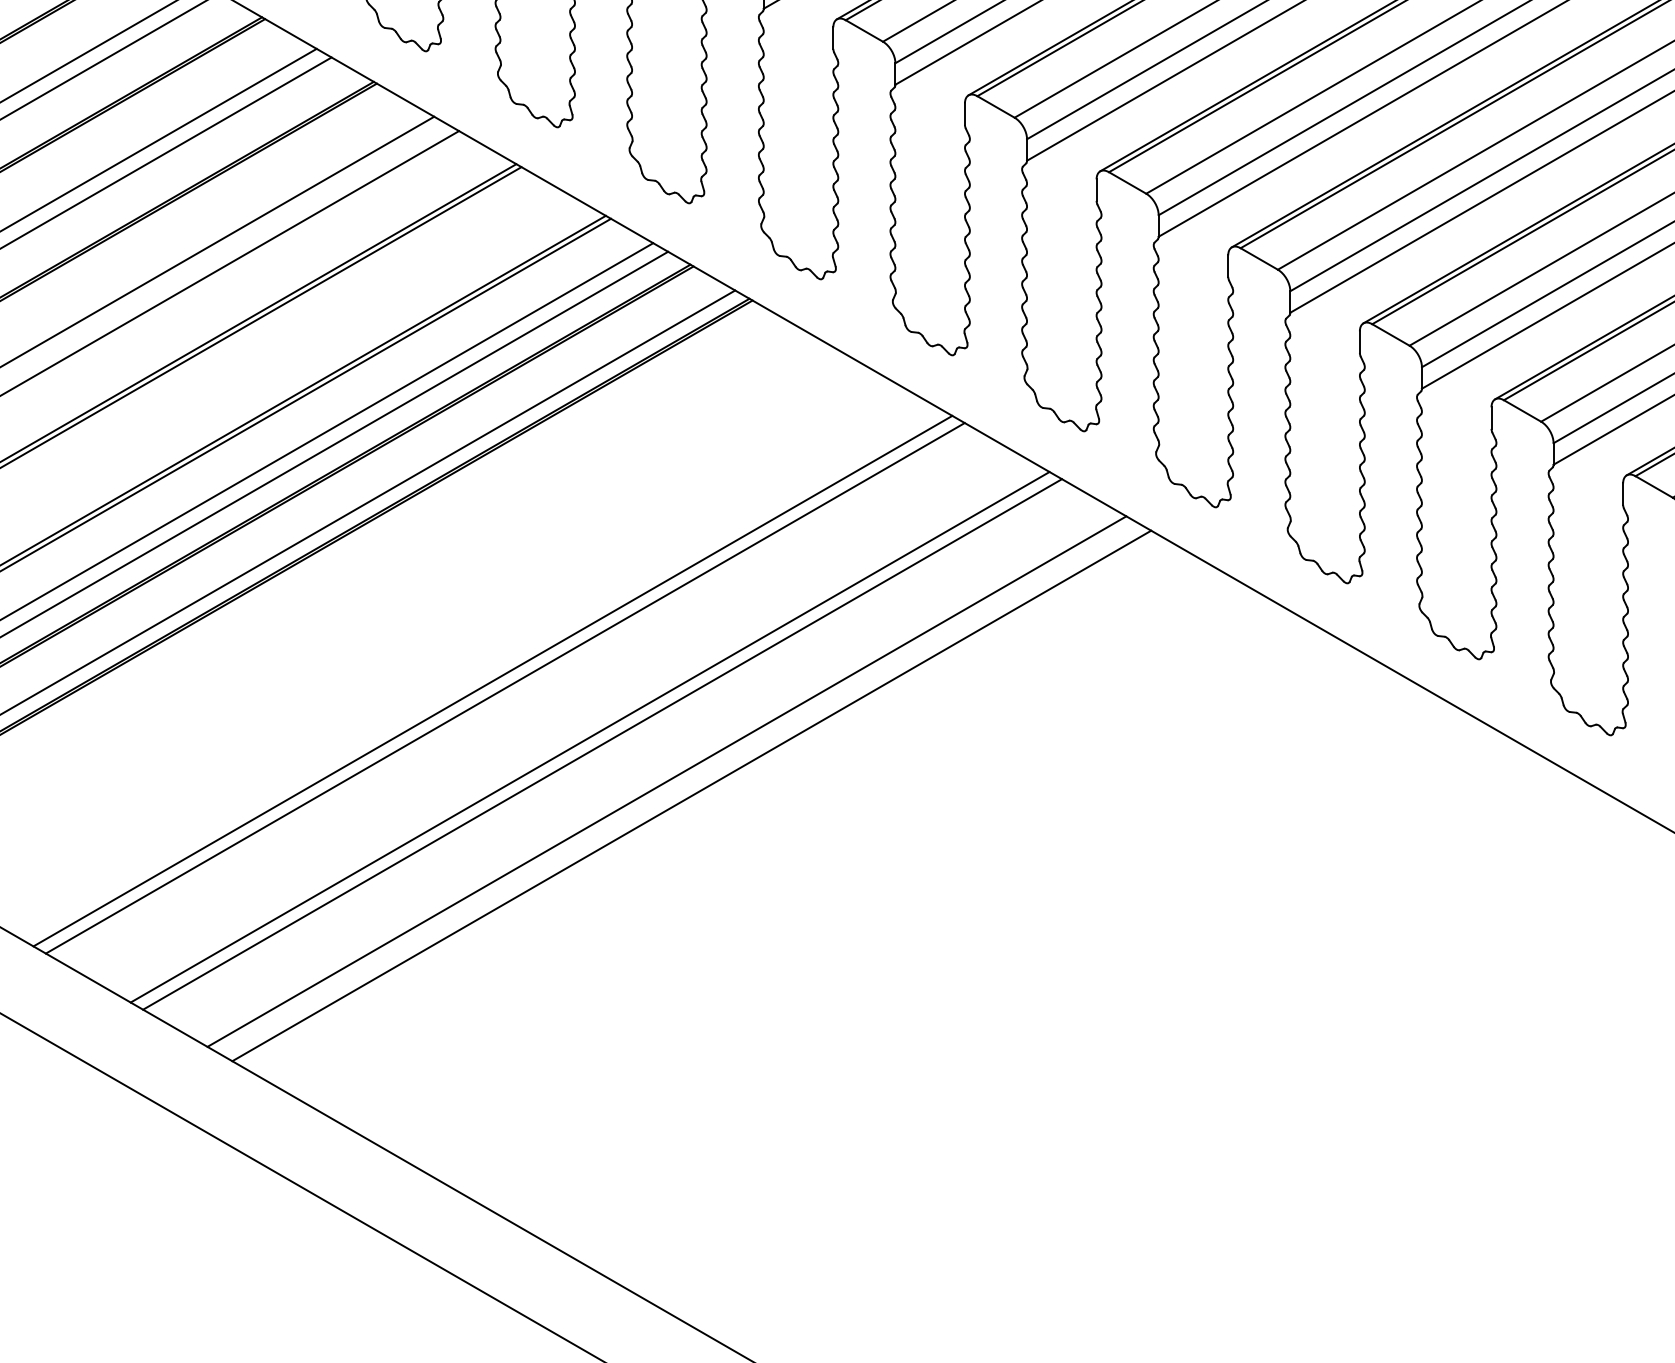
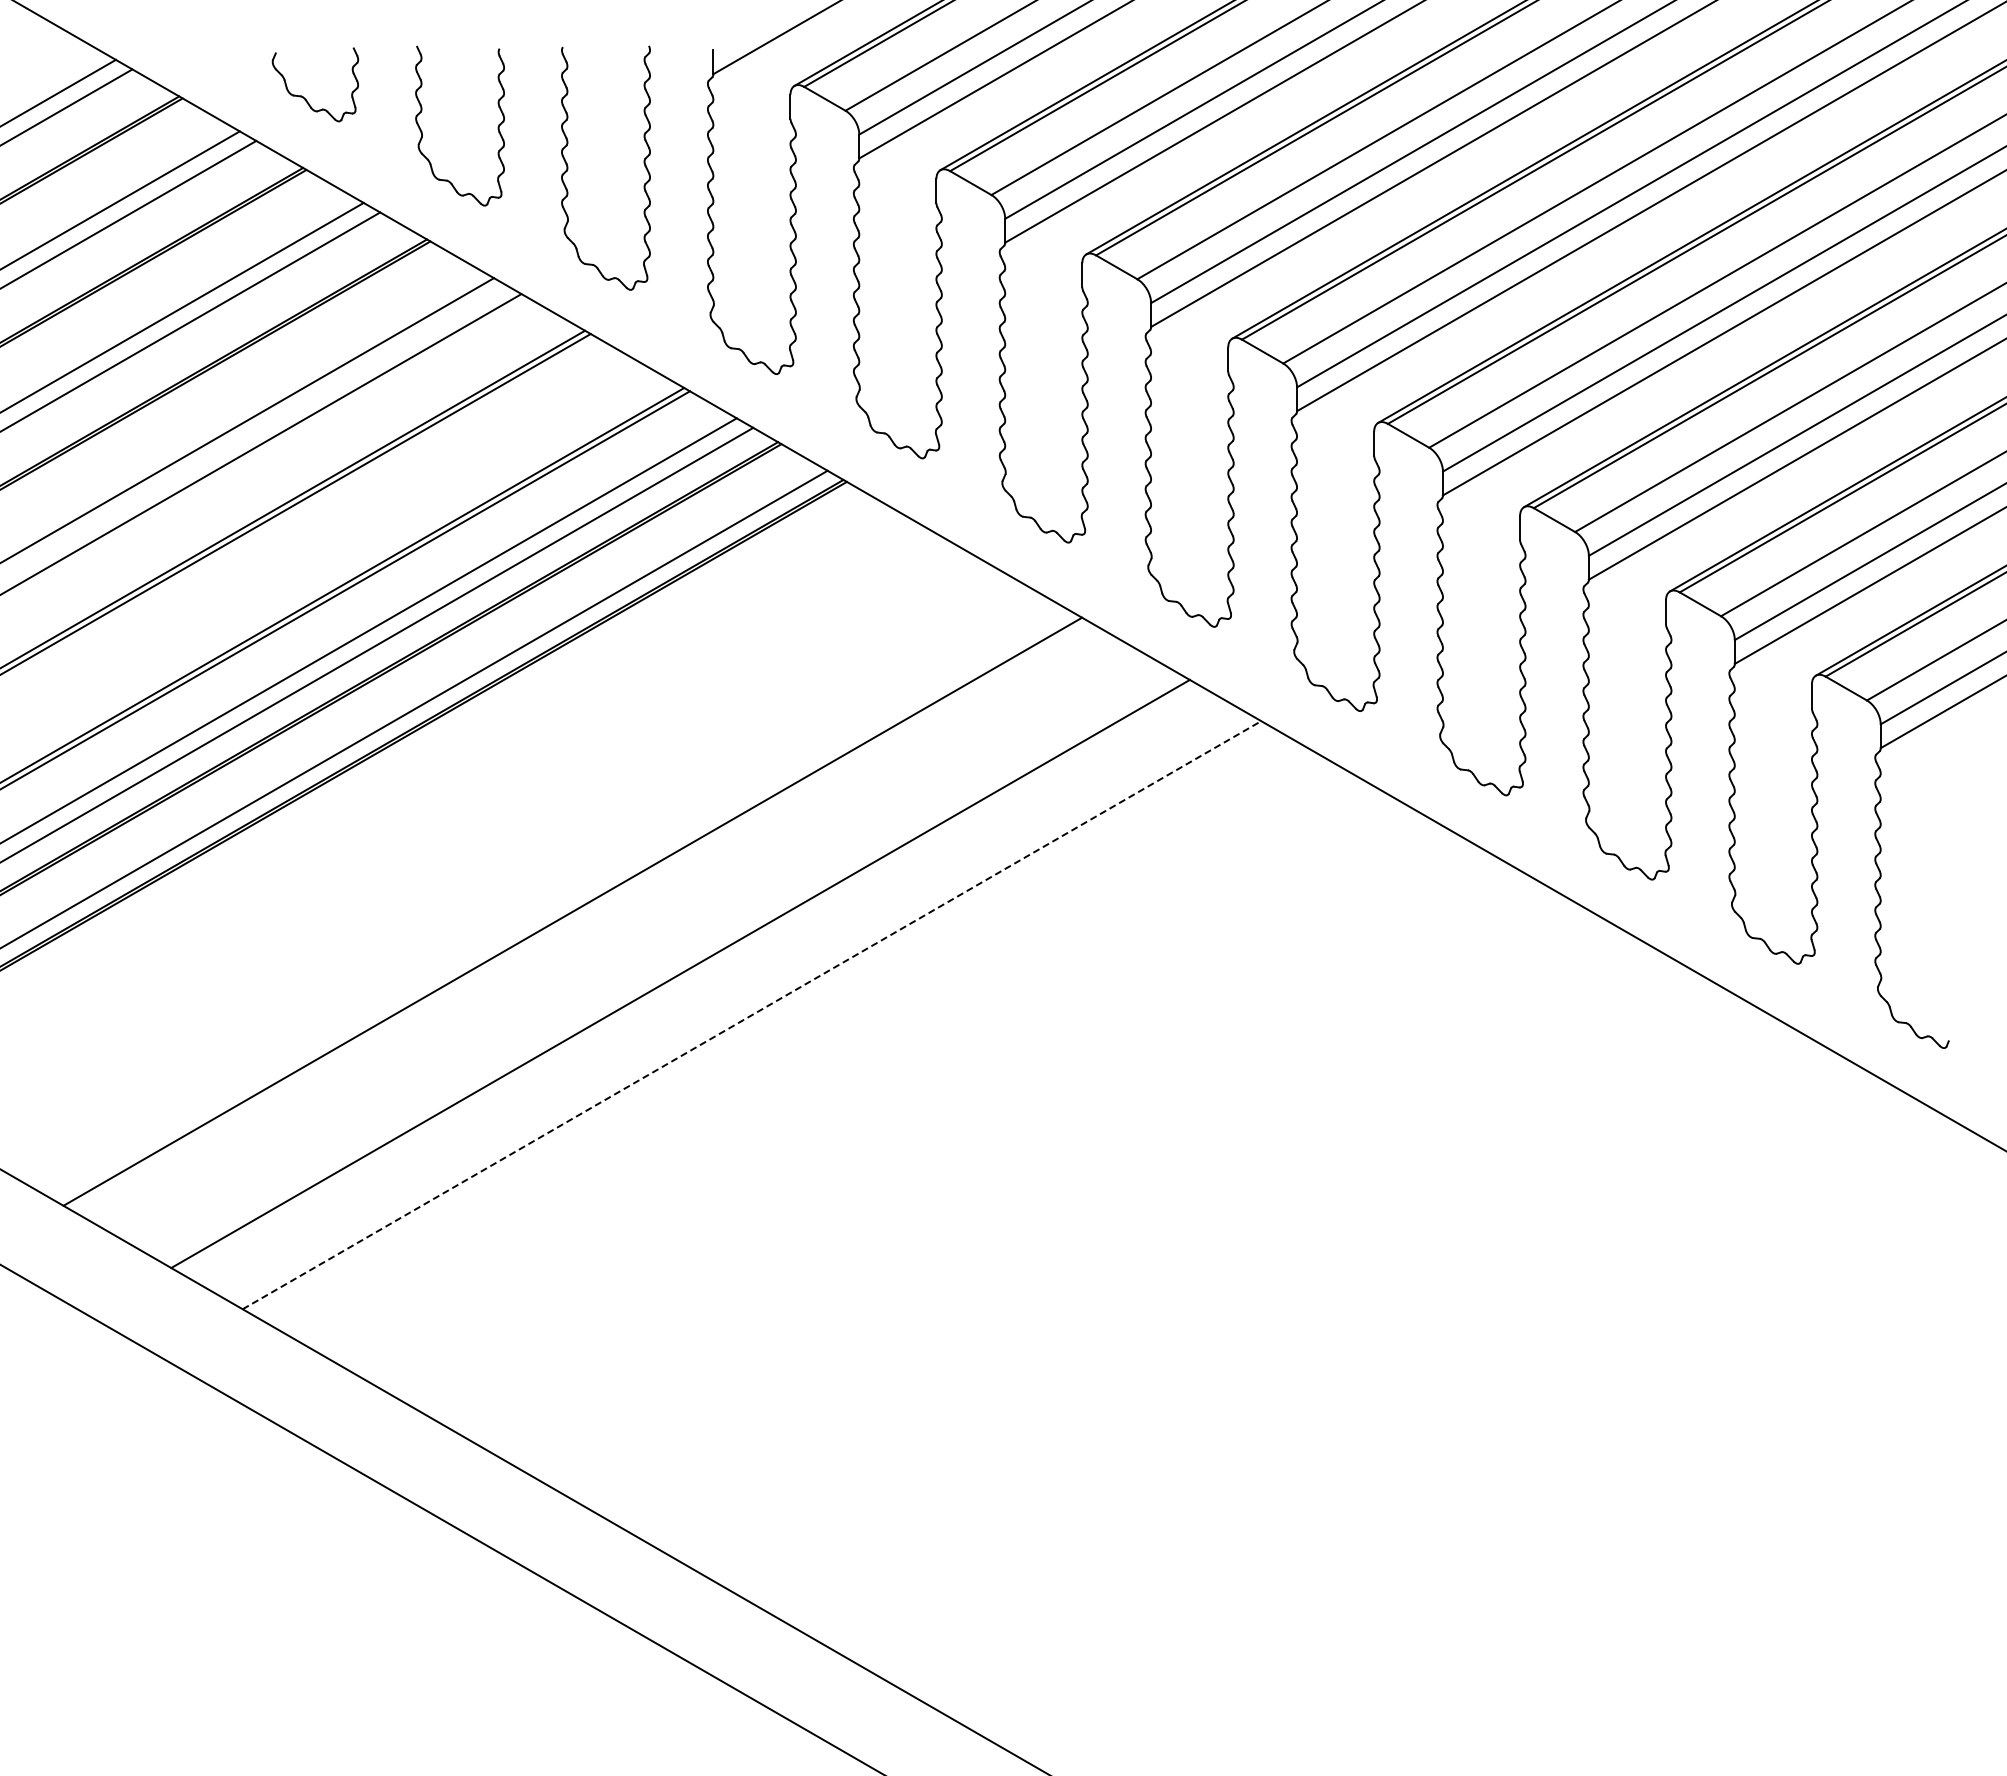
line: (492, 680) -> (558, 903), removed
line: (589, 736) -> (666, 965), removed
line: (667, 780) -> (752, 1014), solid -> dashed
line: (691, 796) -> (779, 1031), removed

